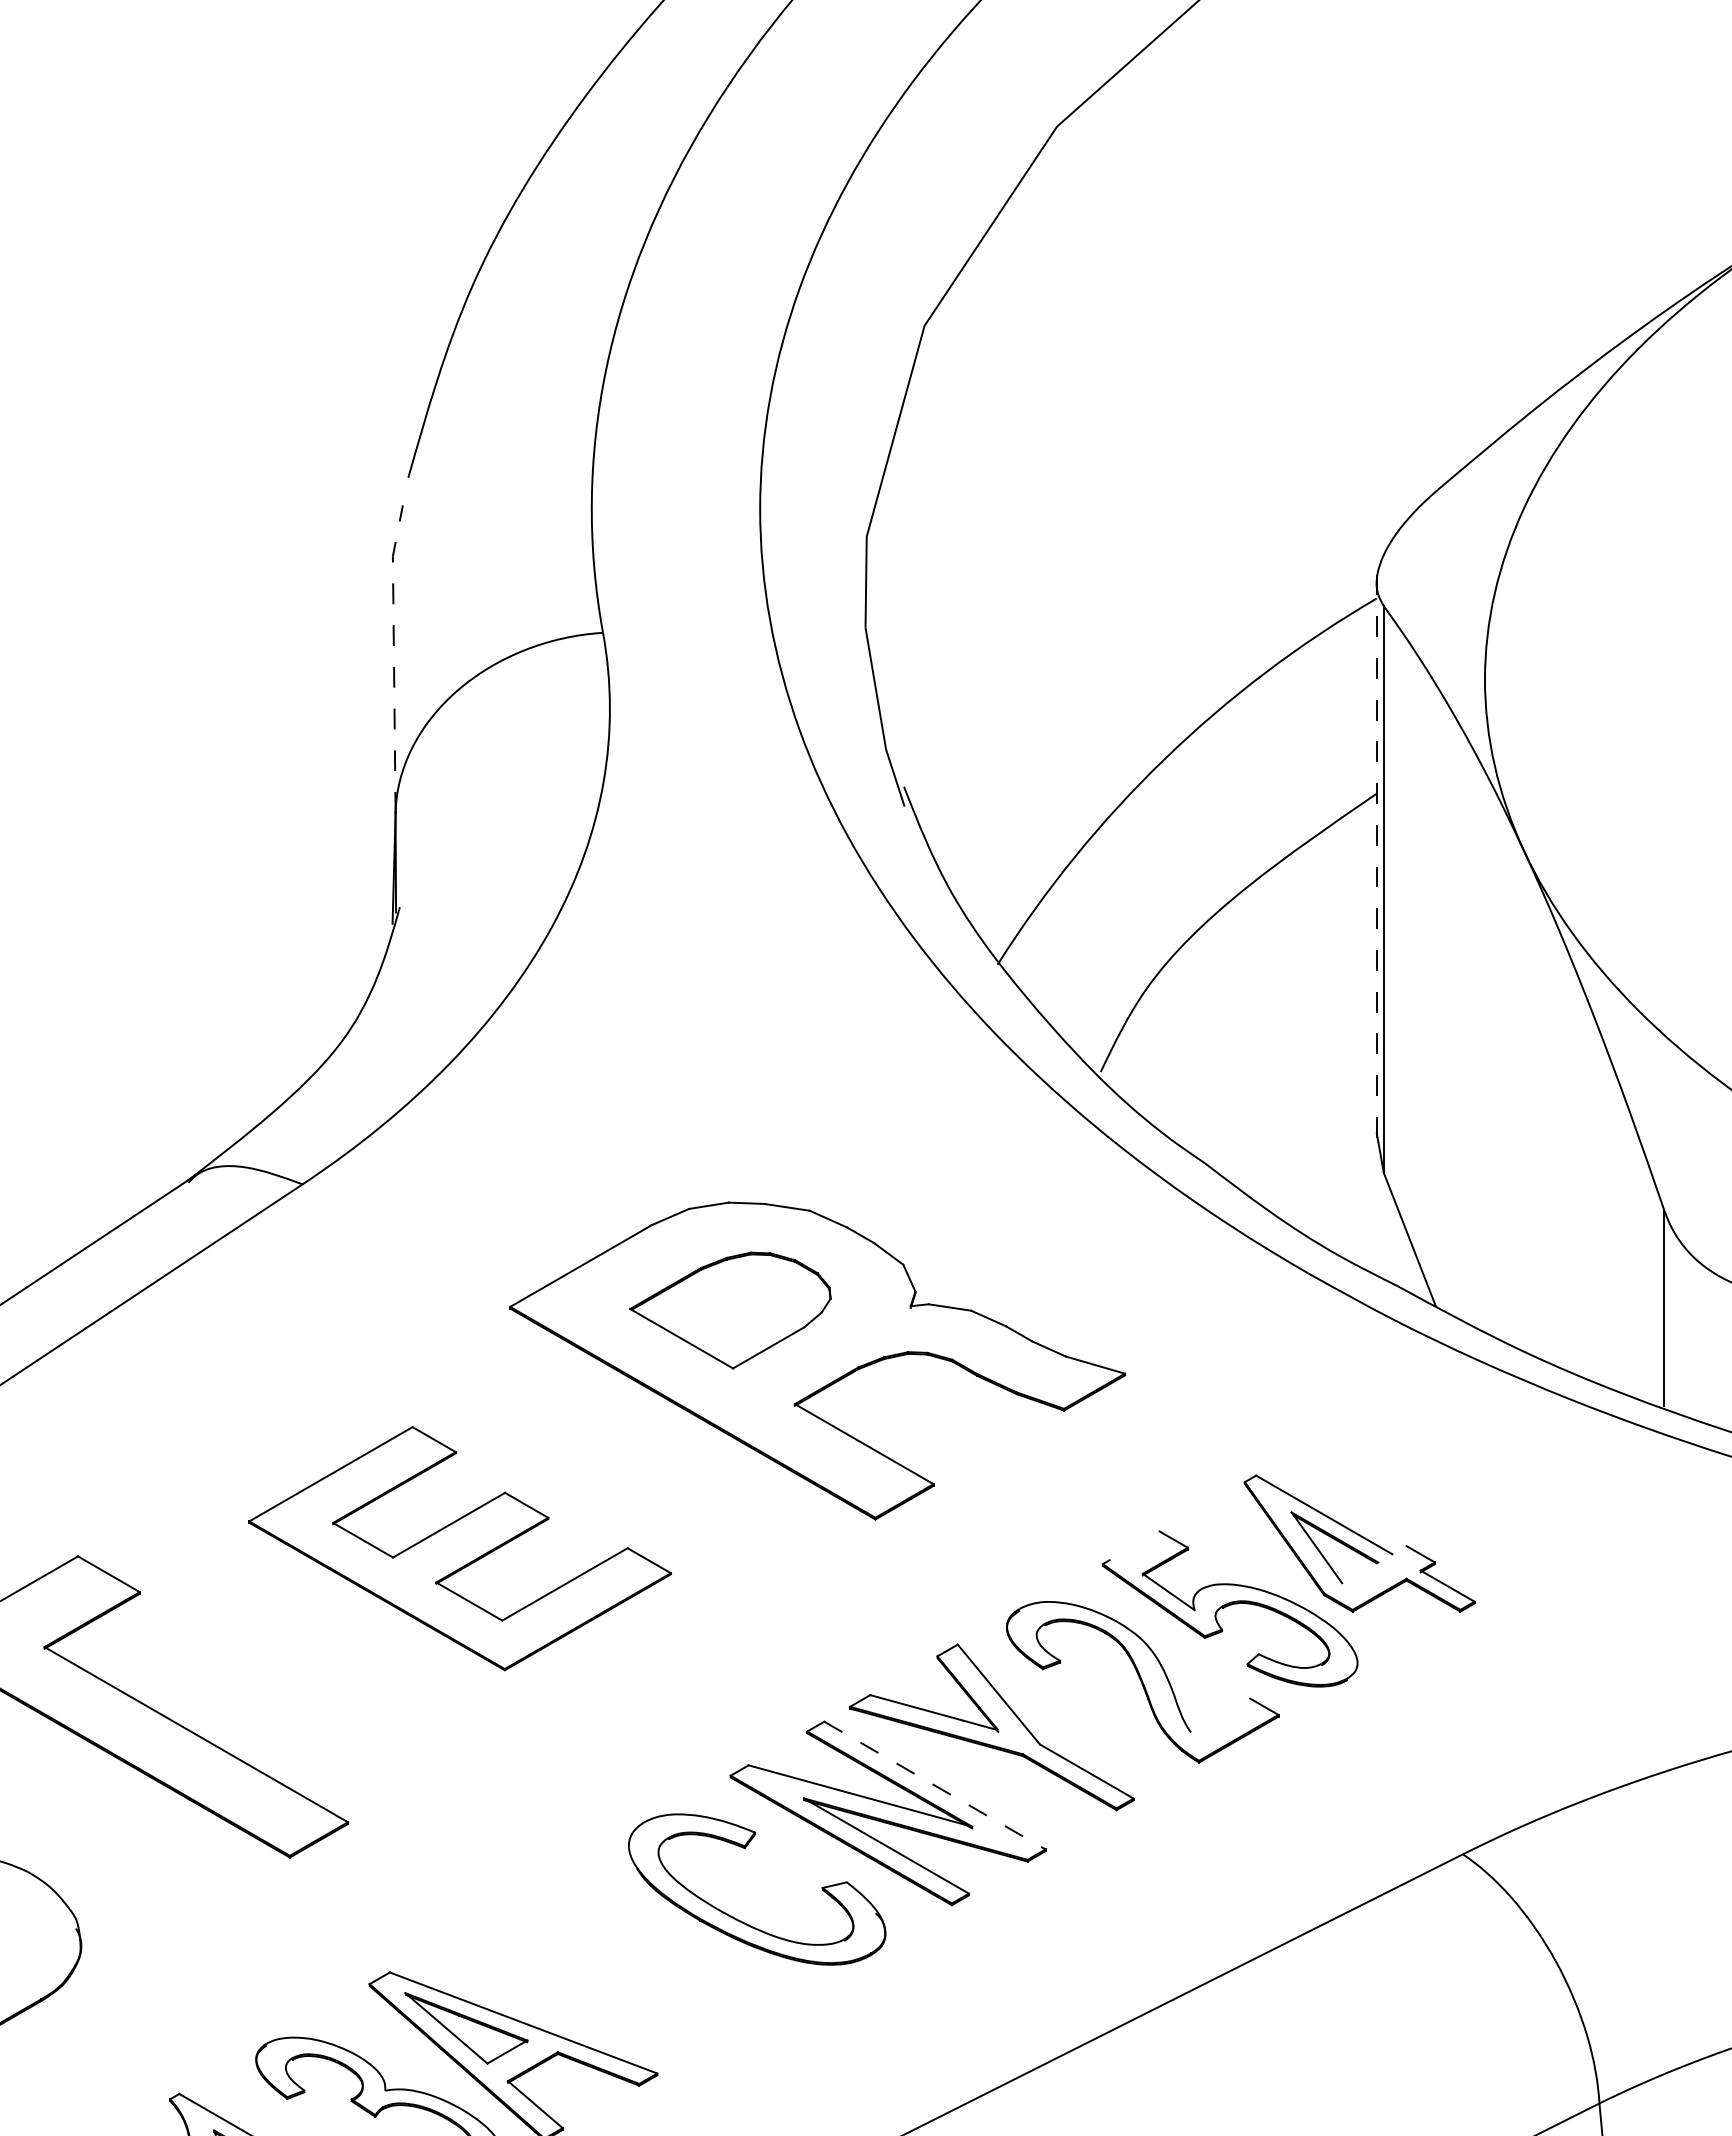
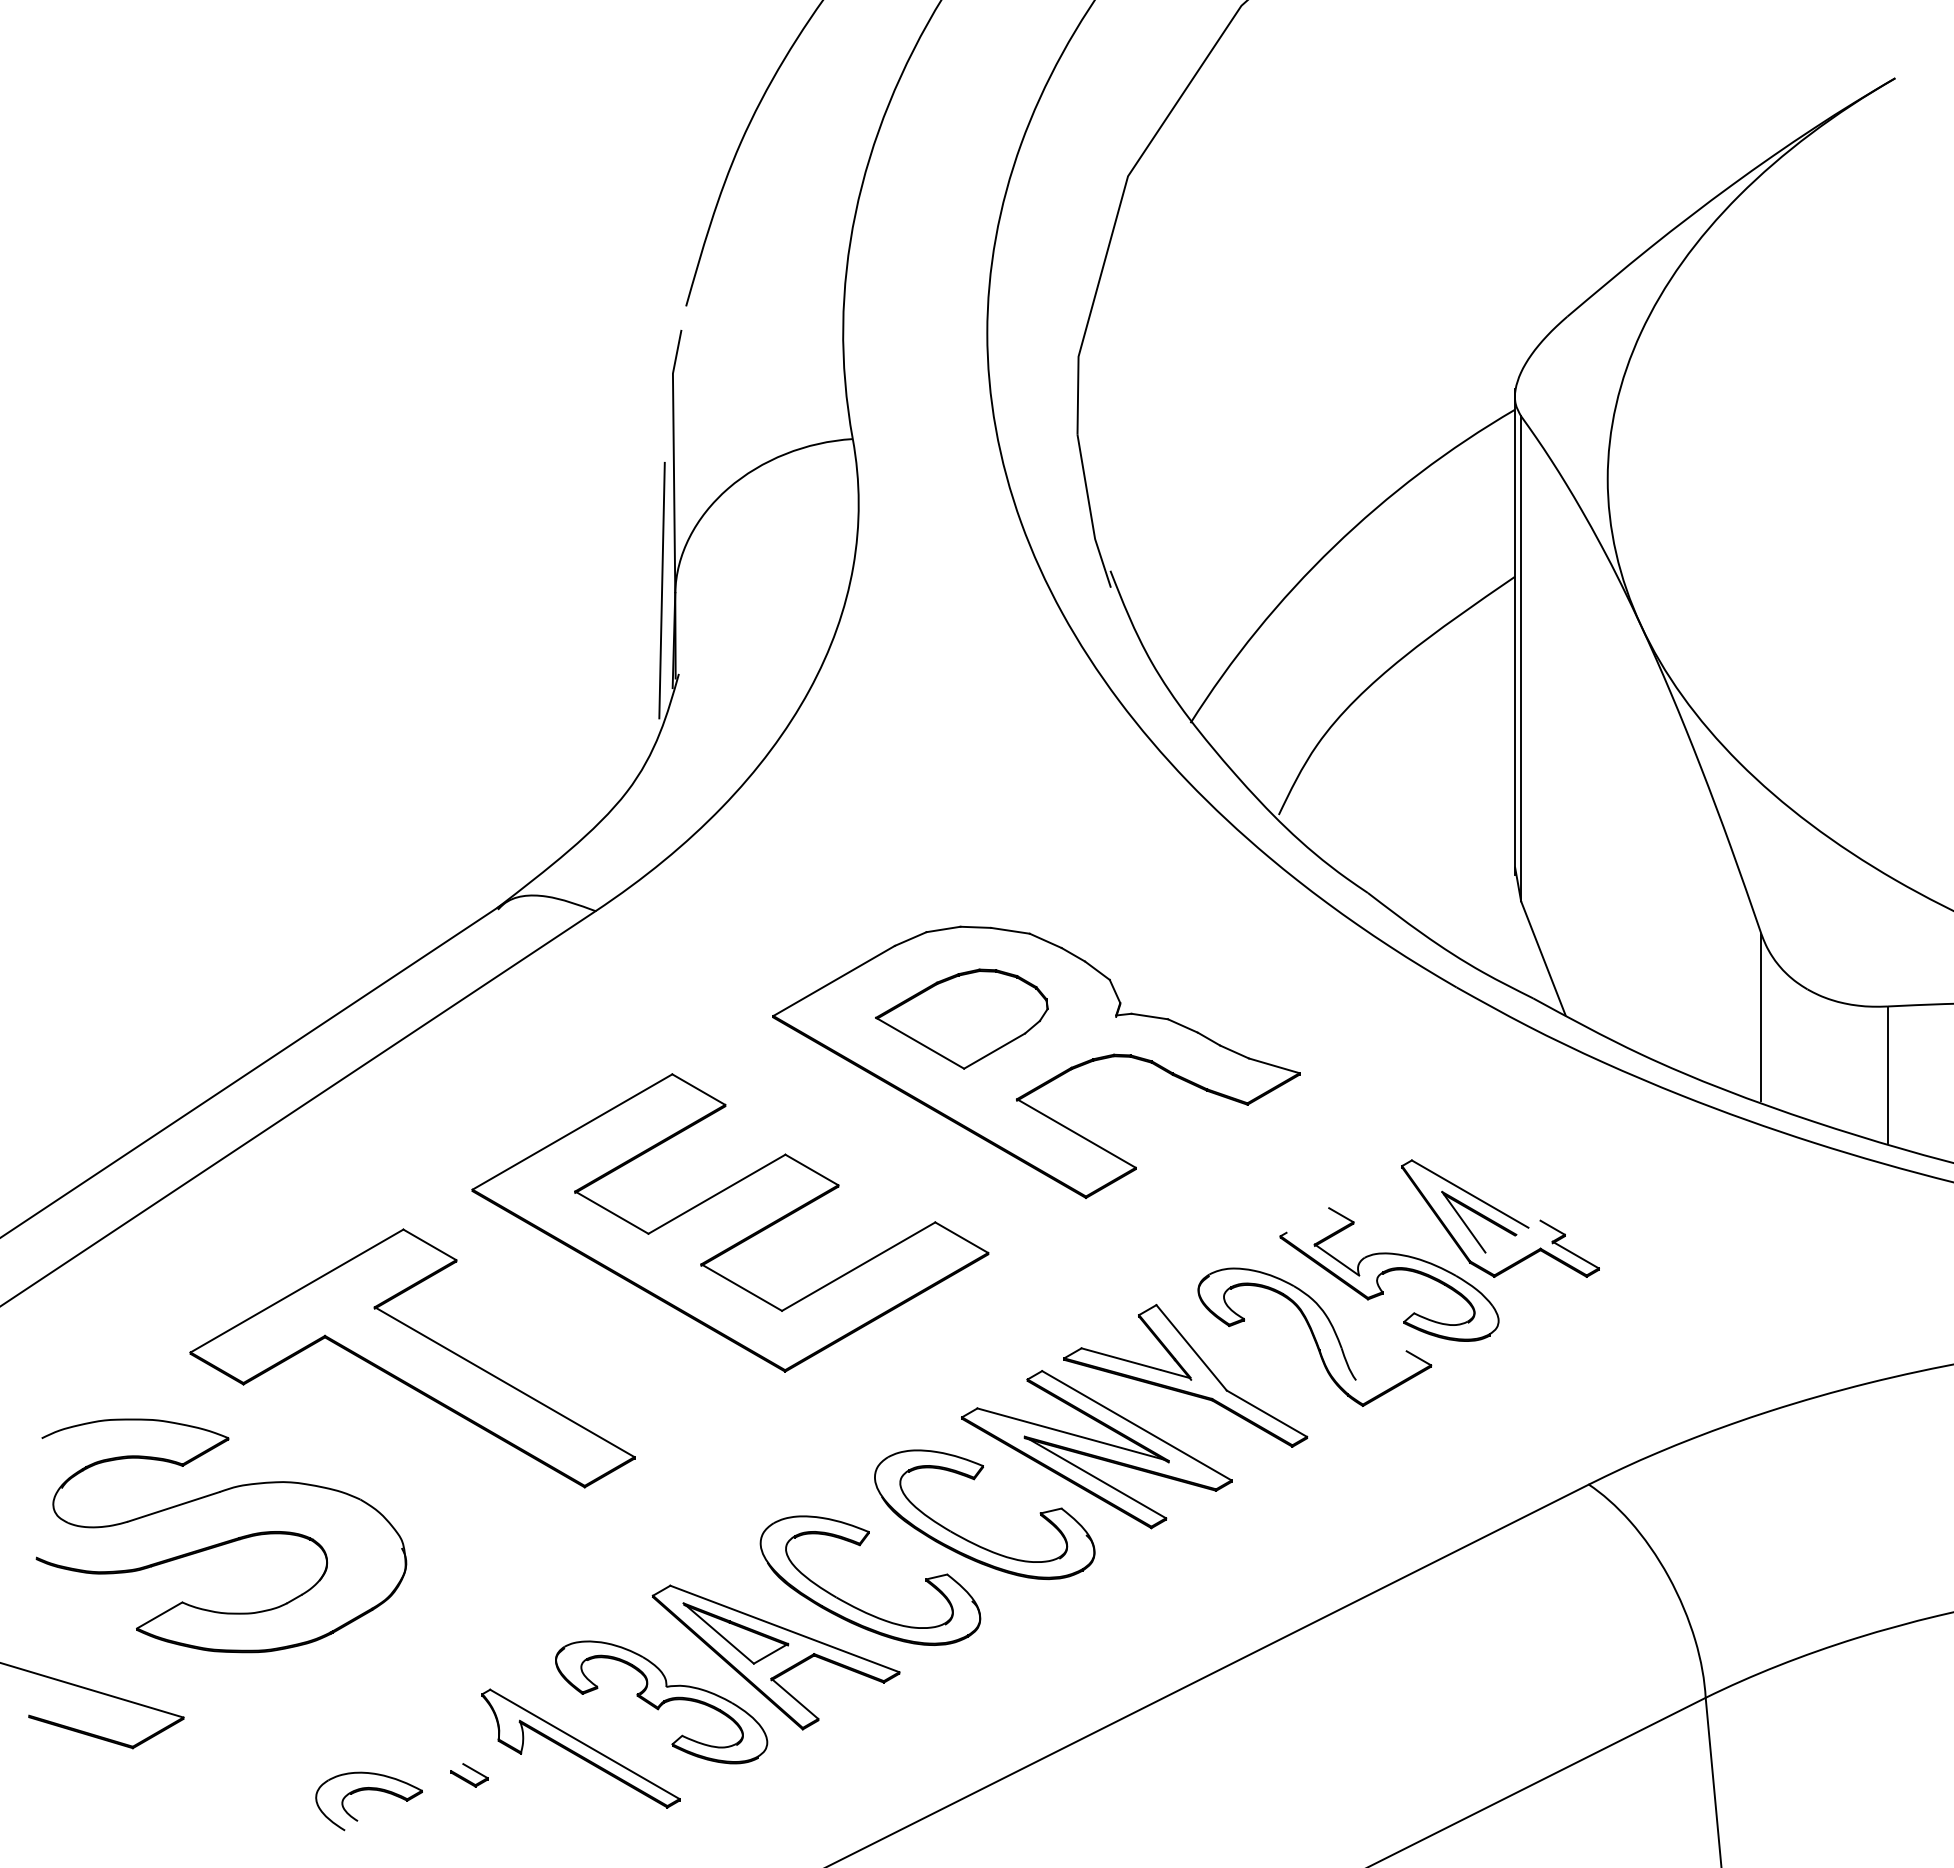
line: (393, 657) -> (673, 460), dashed -> solid
line: (379, 809) -> (661, 590), added
line: (1377, 858) -> (1515, 632), dashed -> solid
part: (460, 1548) -> (730, 1222), size x1.43
line: (935, 1786) -> (1137, 1426), dashed -> solid
part: (608, 1997) -> (857, 1607), added

